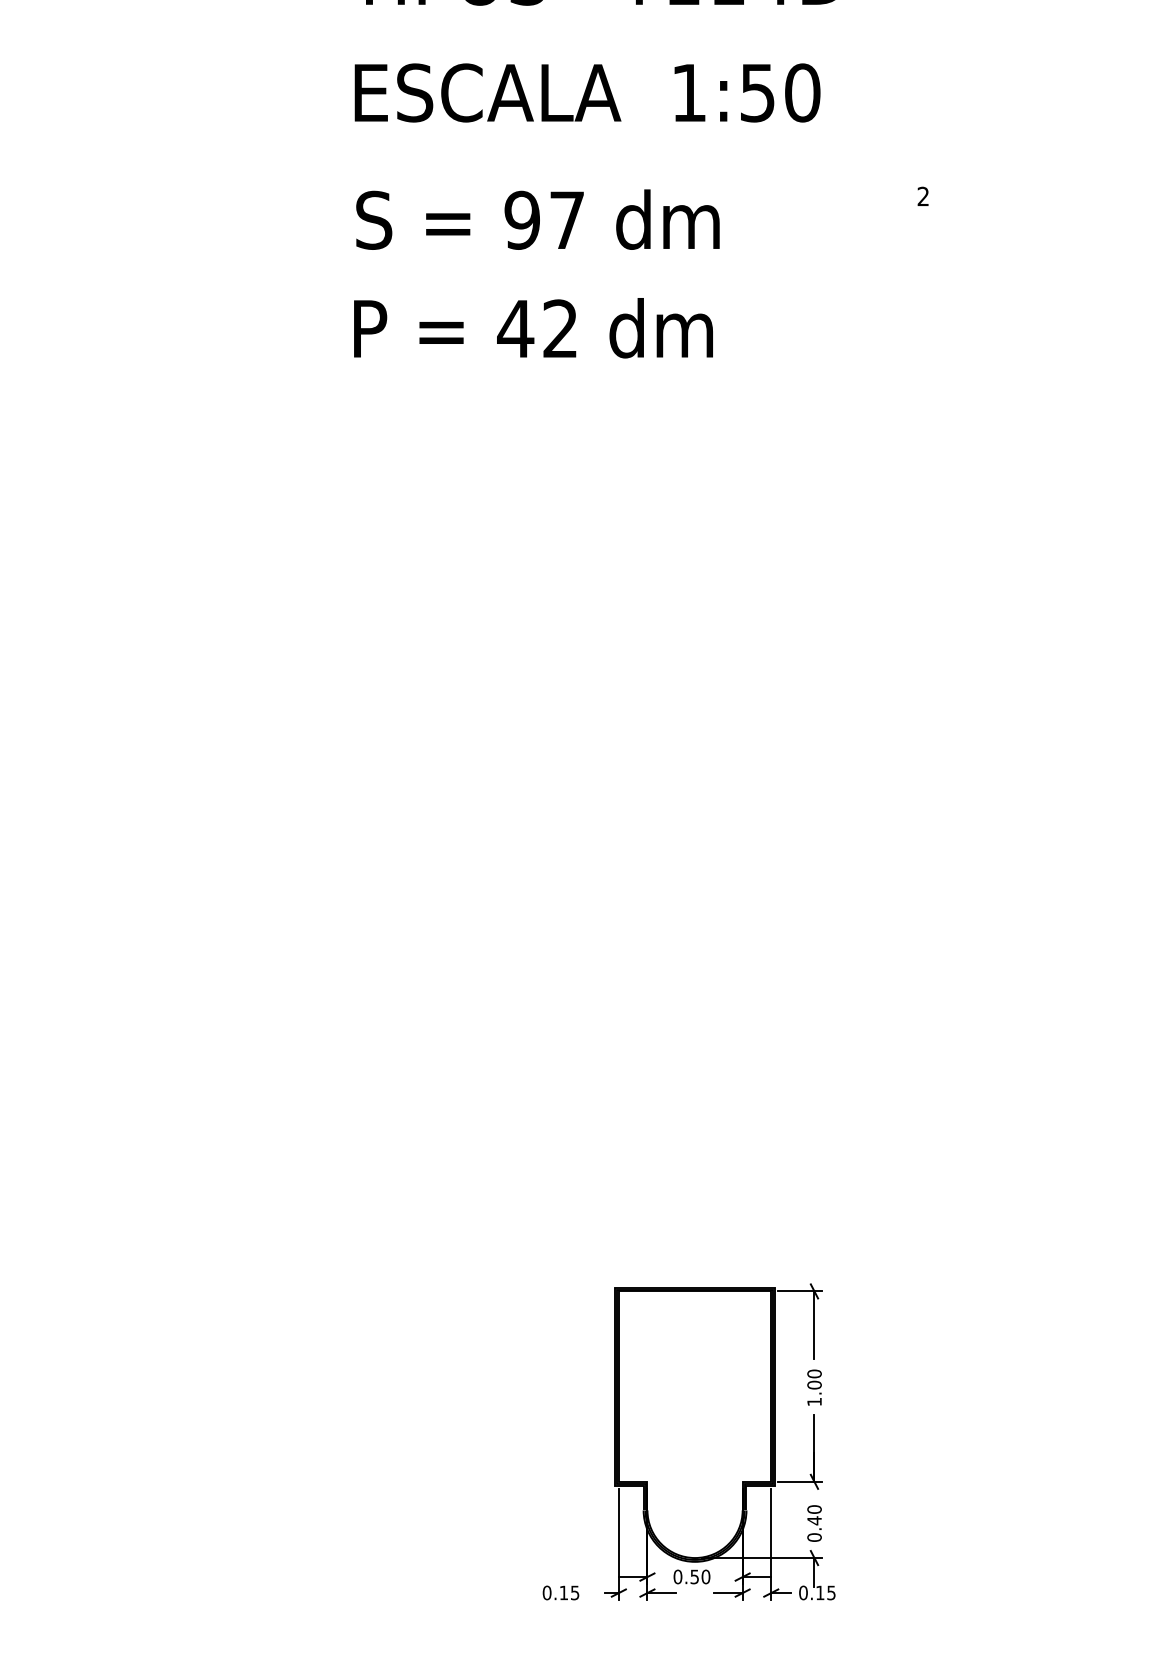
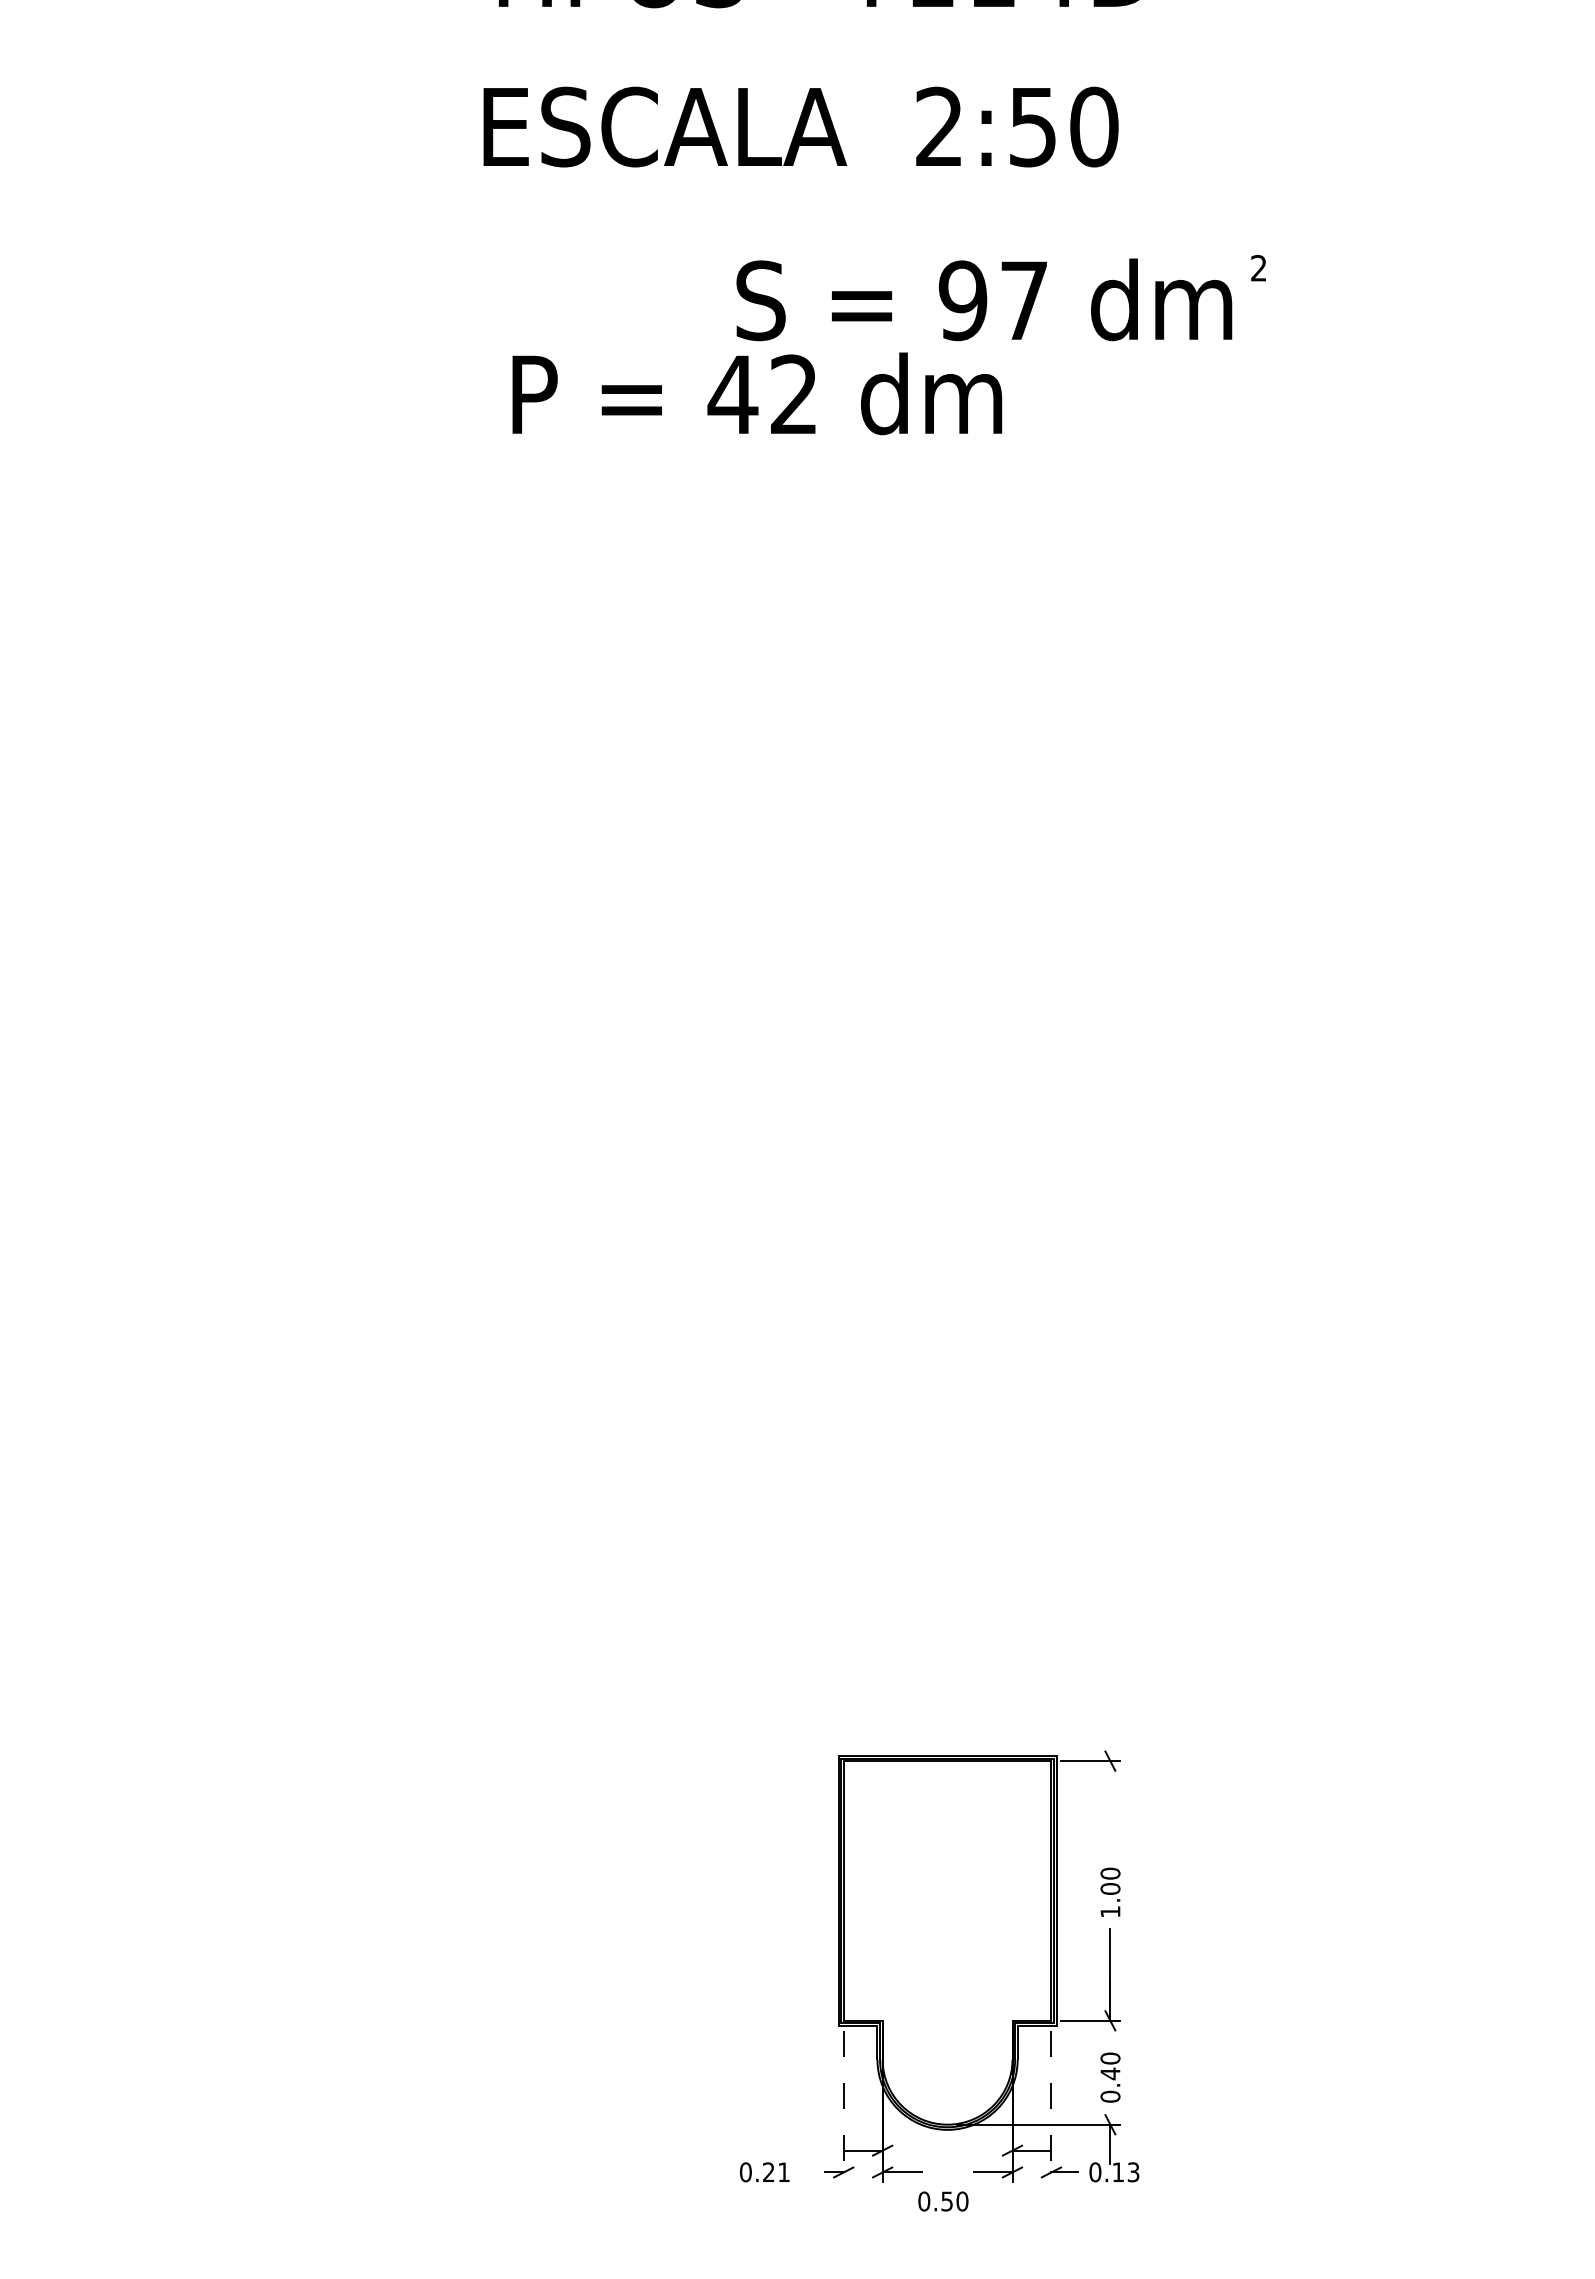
text: (688, 91) -> (938, 125), 1:50 -> 2:50
text: (538, 219) -> (984, 299), moved
text: (533, 327) -> (757, 393), moved
line: (814, 1324) -> (1110, 1806), removed
line: (618, 1544) -> (843, 2106), solid -> dashed
line: (771, 1544) -> (1051, 2106), solid -> dashed
text: (692, 1576) -> (943, 2201), moved
text: (831, 1592) -> (1133, 2171), 0.15 -> 0.13
text: (569, 1593) -> (776, 2172), 0.15 -> 0.21

